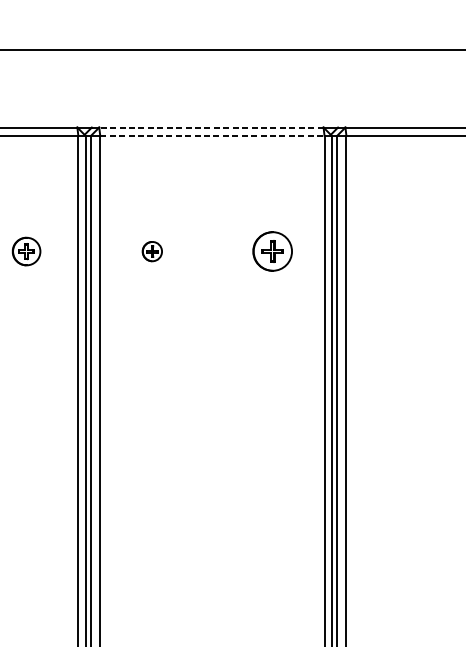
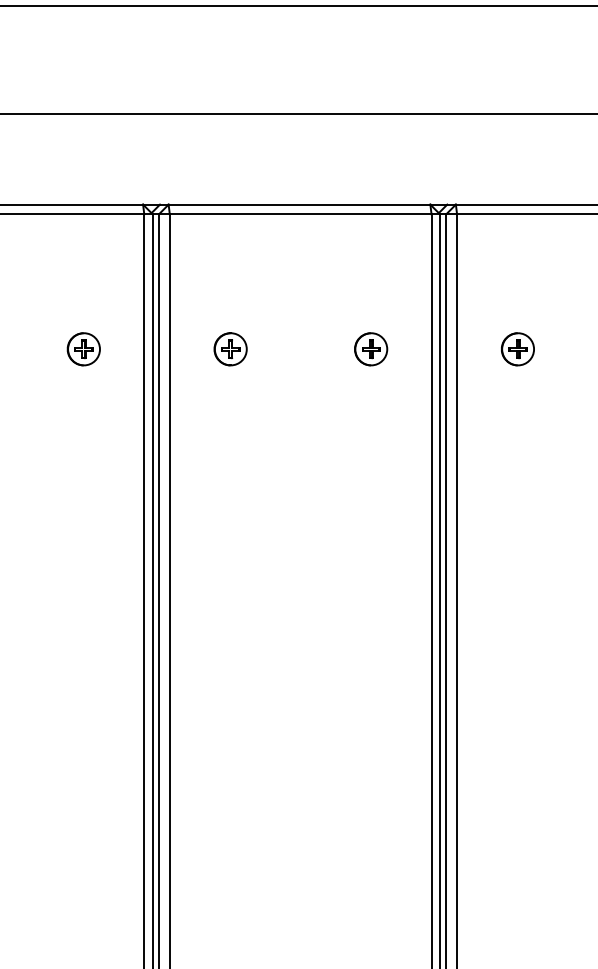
line: (211, 127) -> (299, 204), dashed -> solid
line: (212, 136) -> (300, 214), dashed -> solid
part: (152, 251) -> (230, 349), size x1.43
part: (273, 251) -> (371, 349), size x0.71
part: (398, 251) -> (517, 349), added

